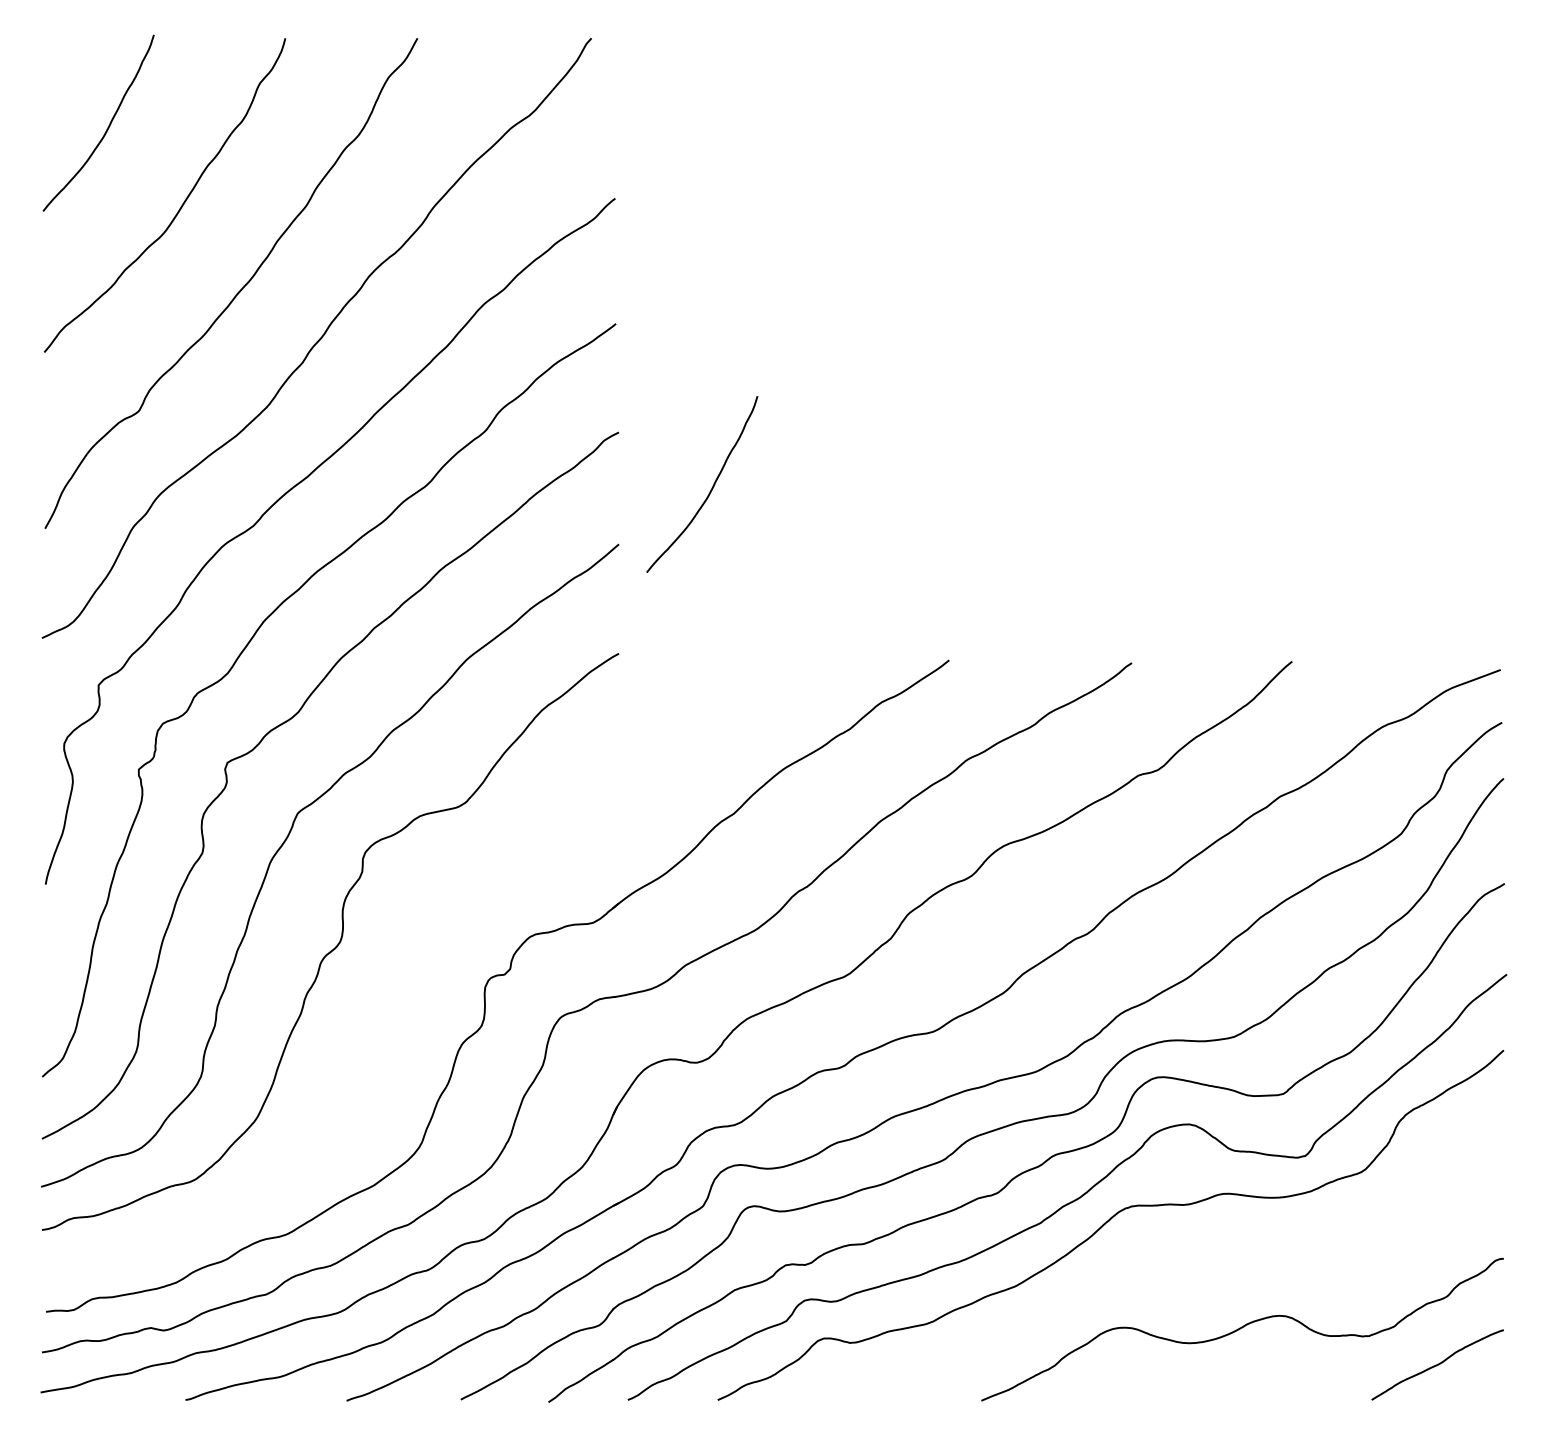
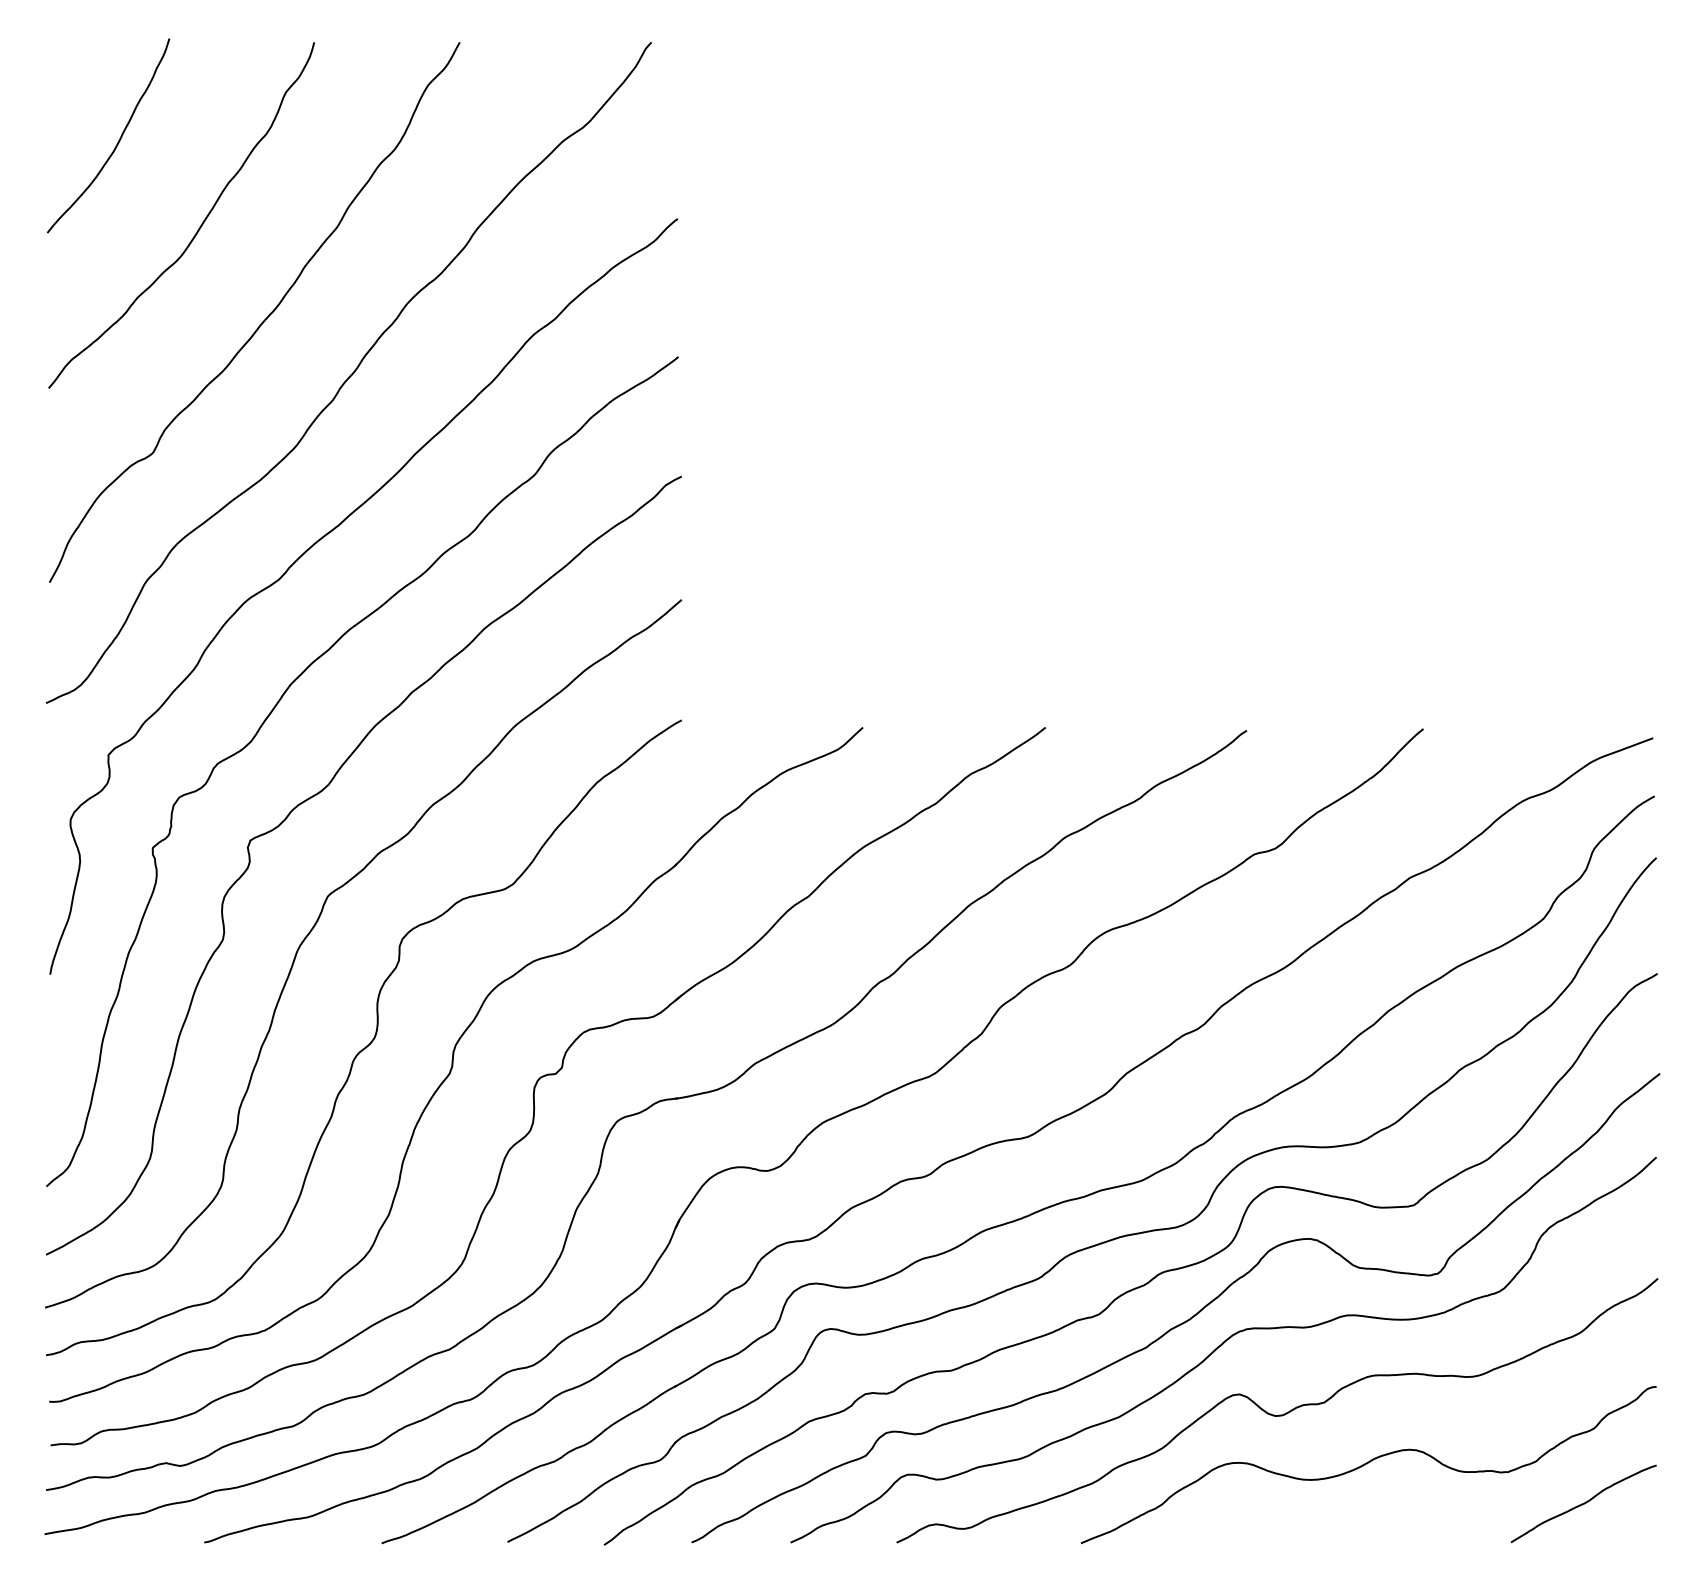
curve: (711, 488) -> (783, 538), removed
part: (414, 966) -> (456, 1064), added
curve: (1161, 1283) -> (1279, 1414), added

